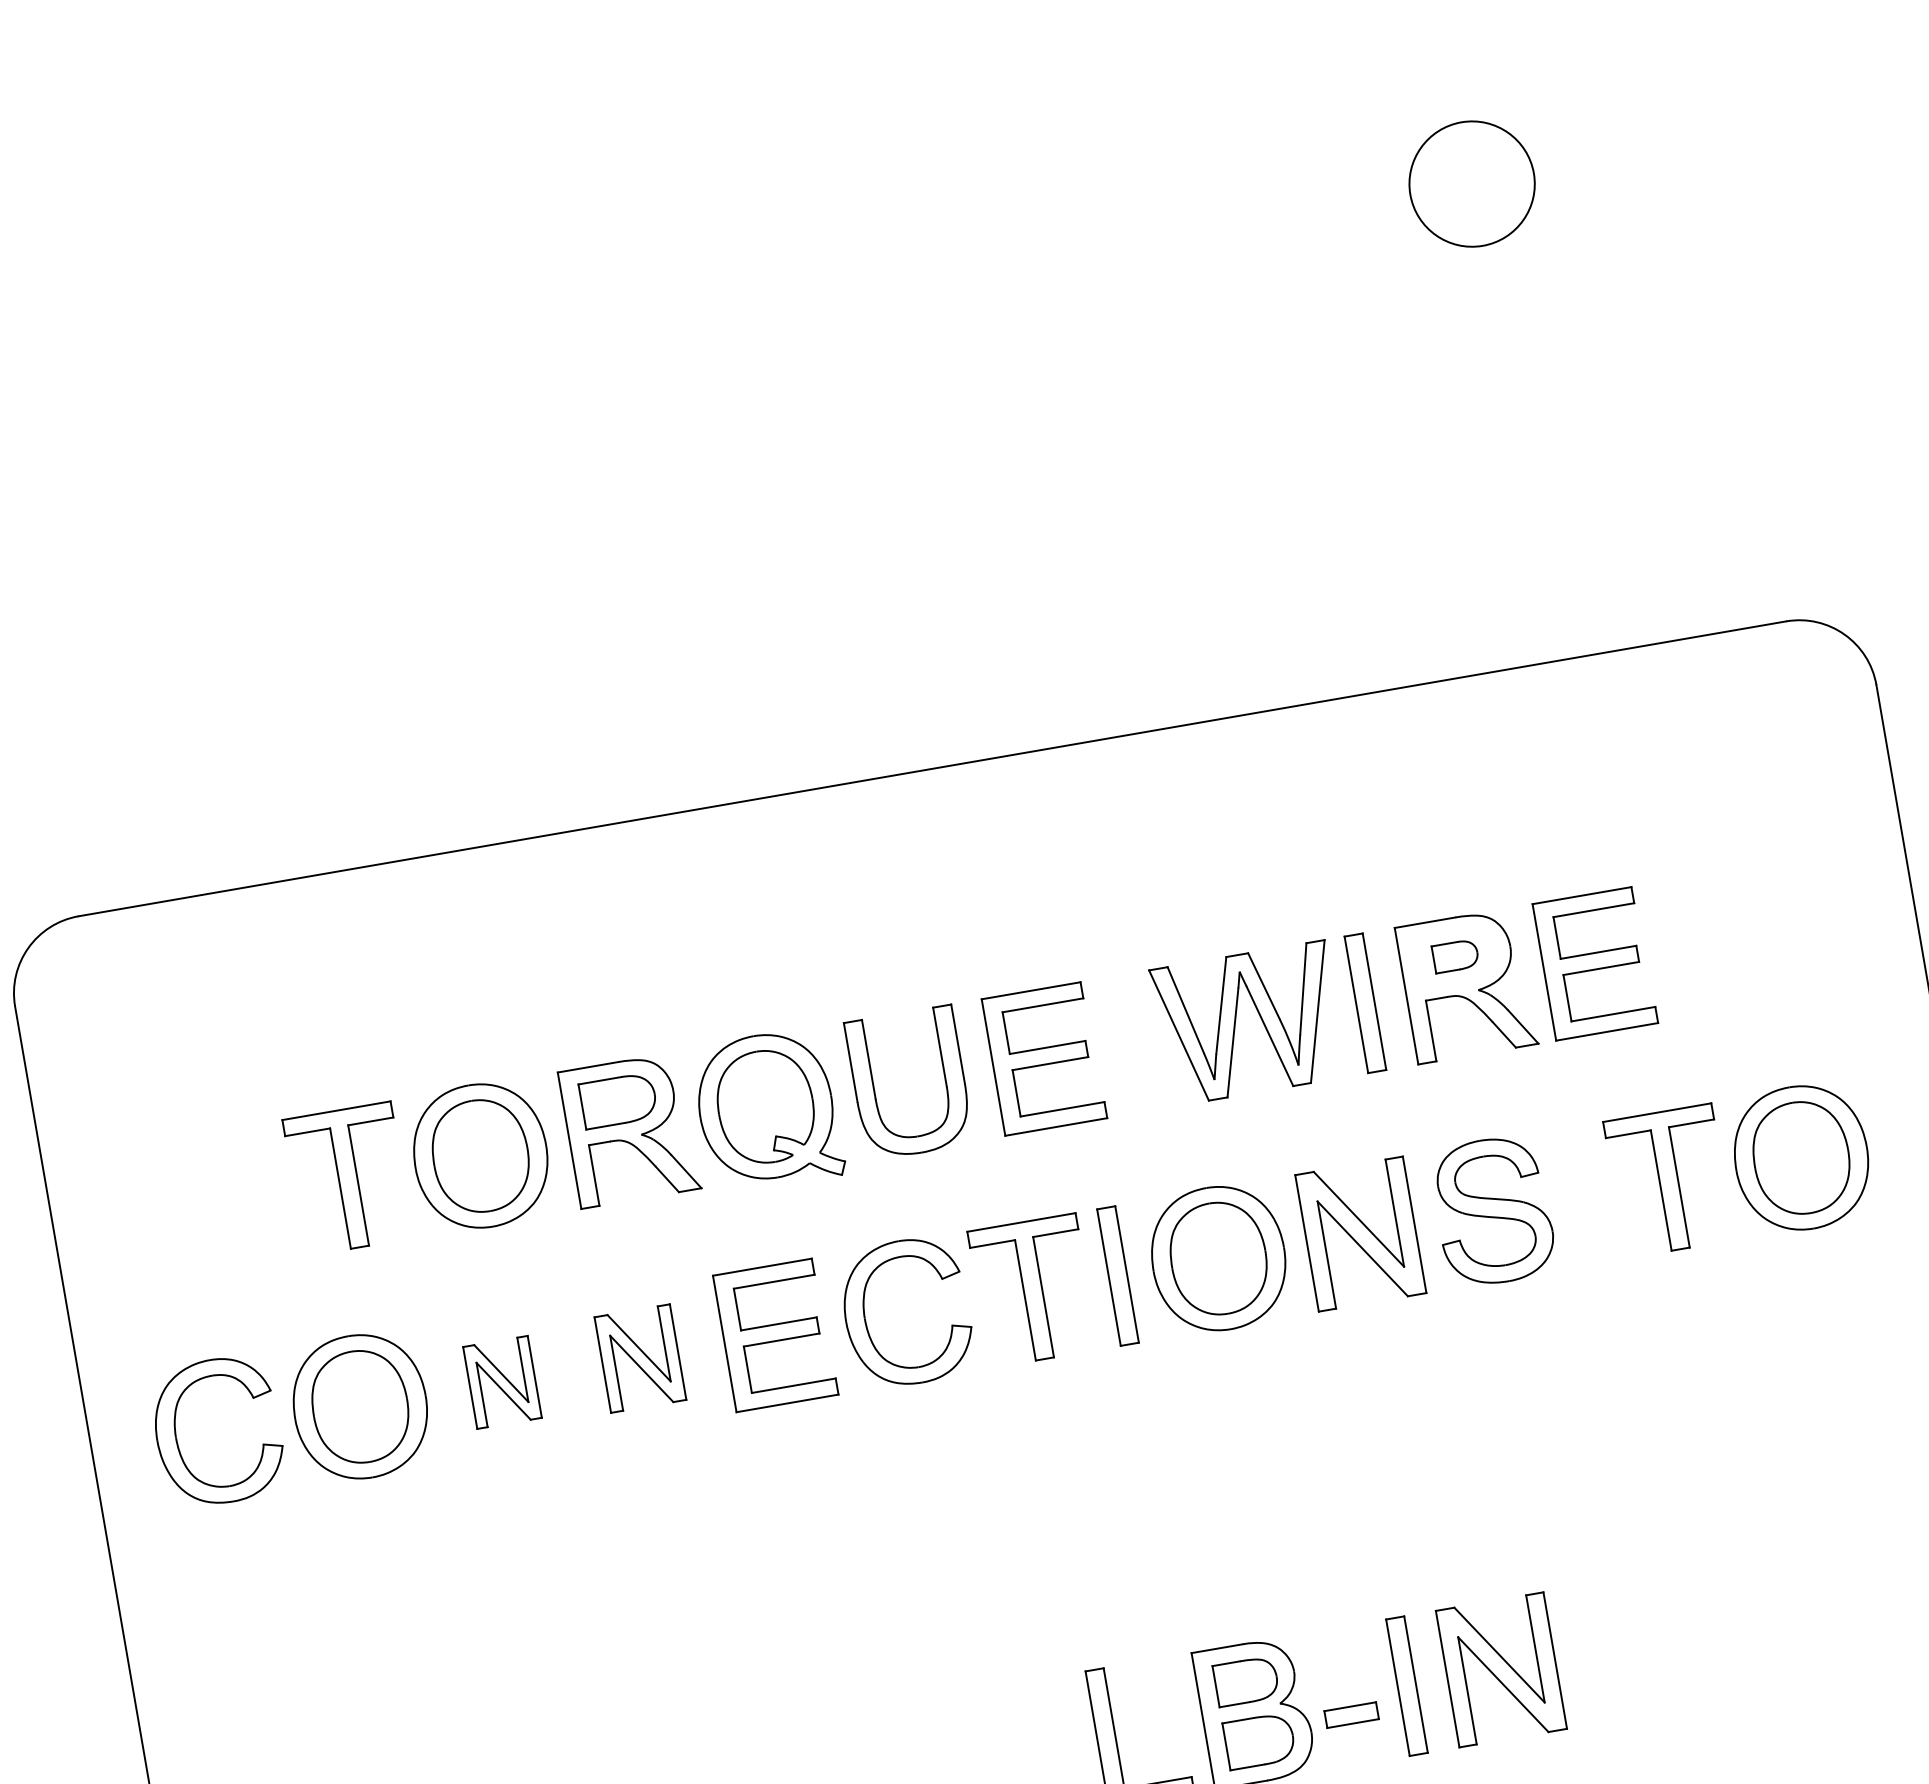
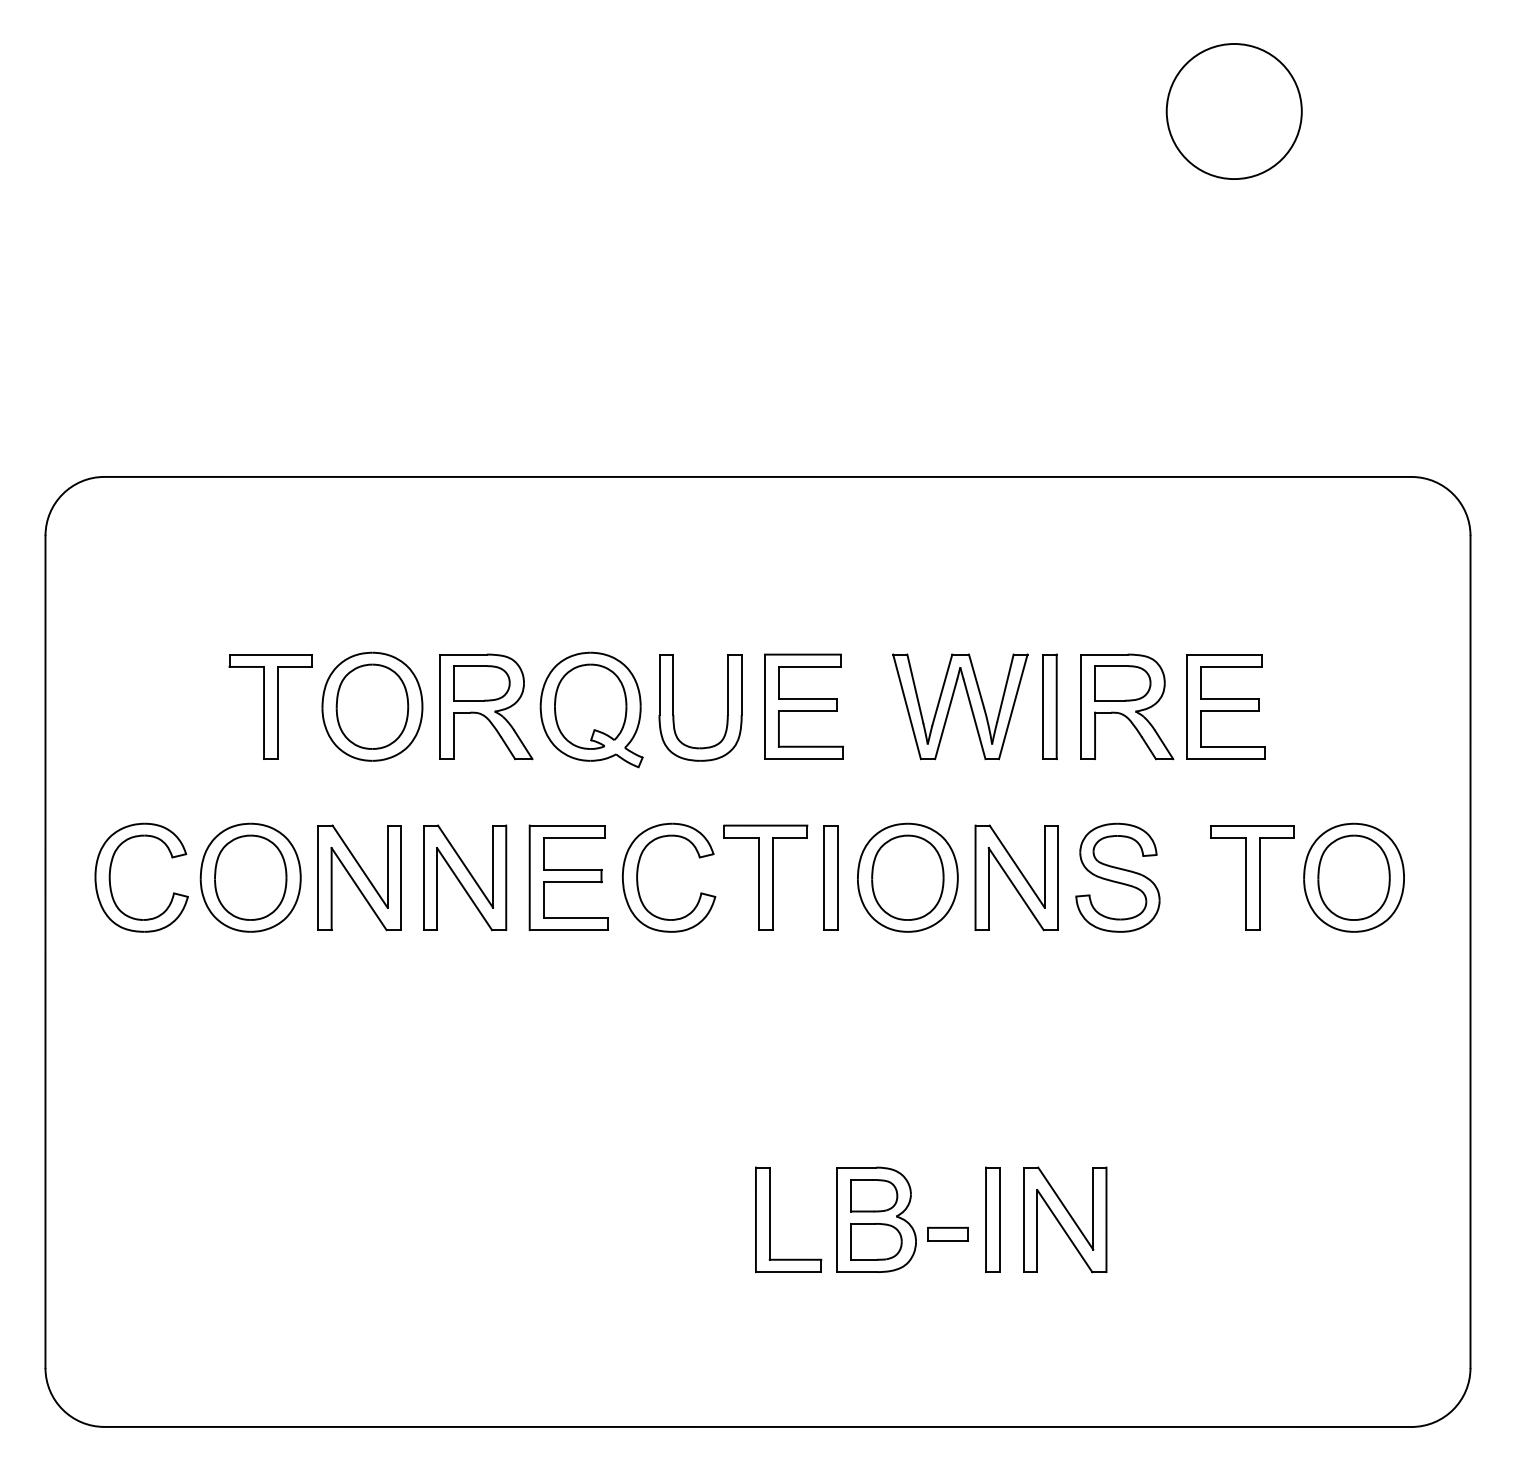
circle: (1471, 184) -> (1233, 111), size x1.43
part: (1455, 956) -> (1122, 683), size x1.67
part: (640, 1358) -> (465, 877), size x1.43
part: (502, 1381) -> (359, 877), size x1.67

